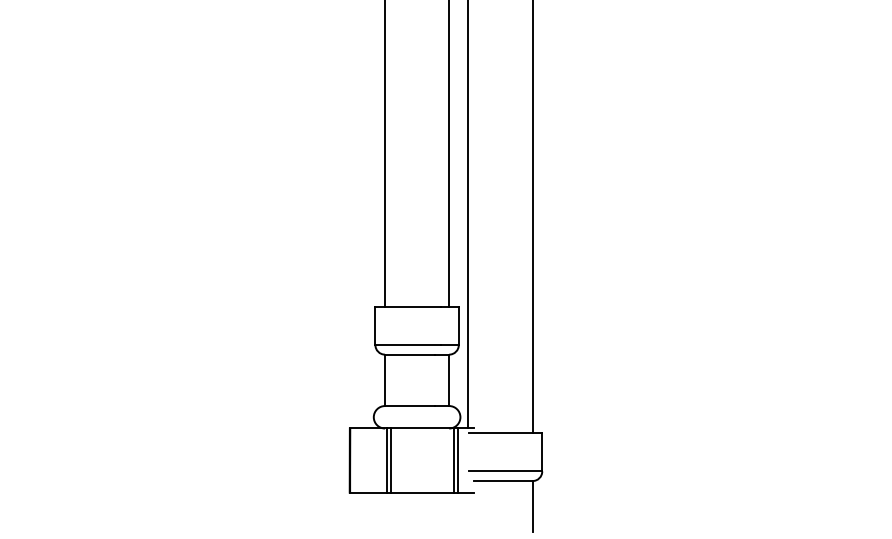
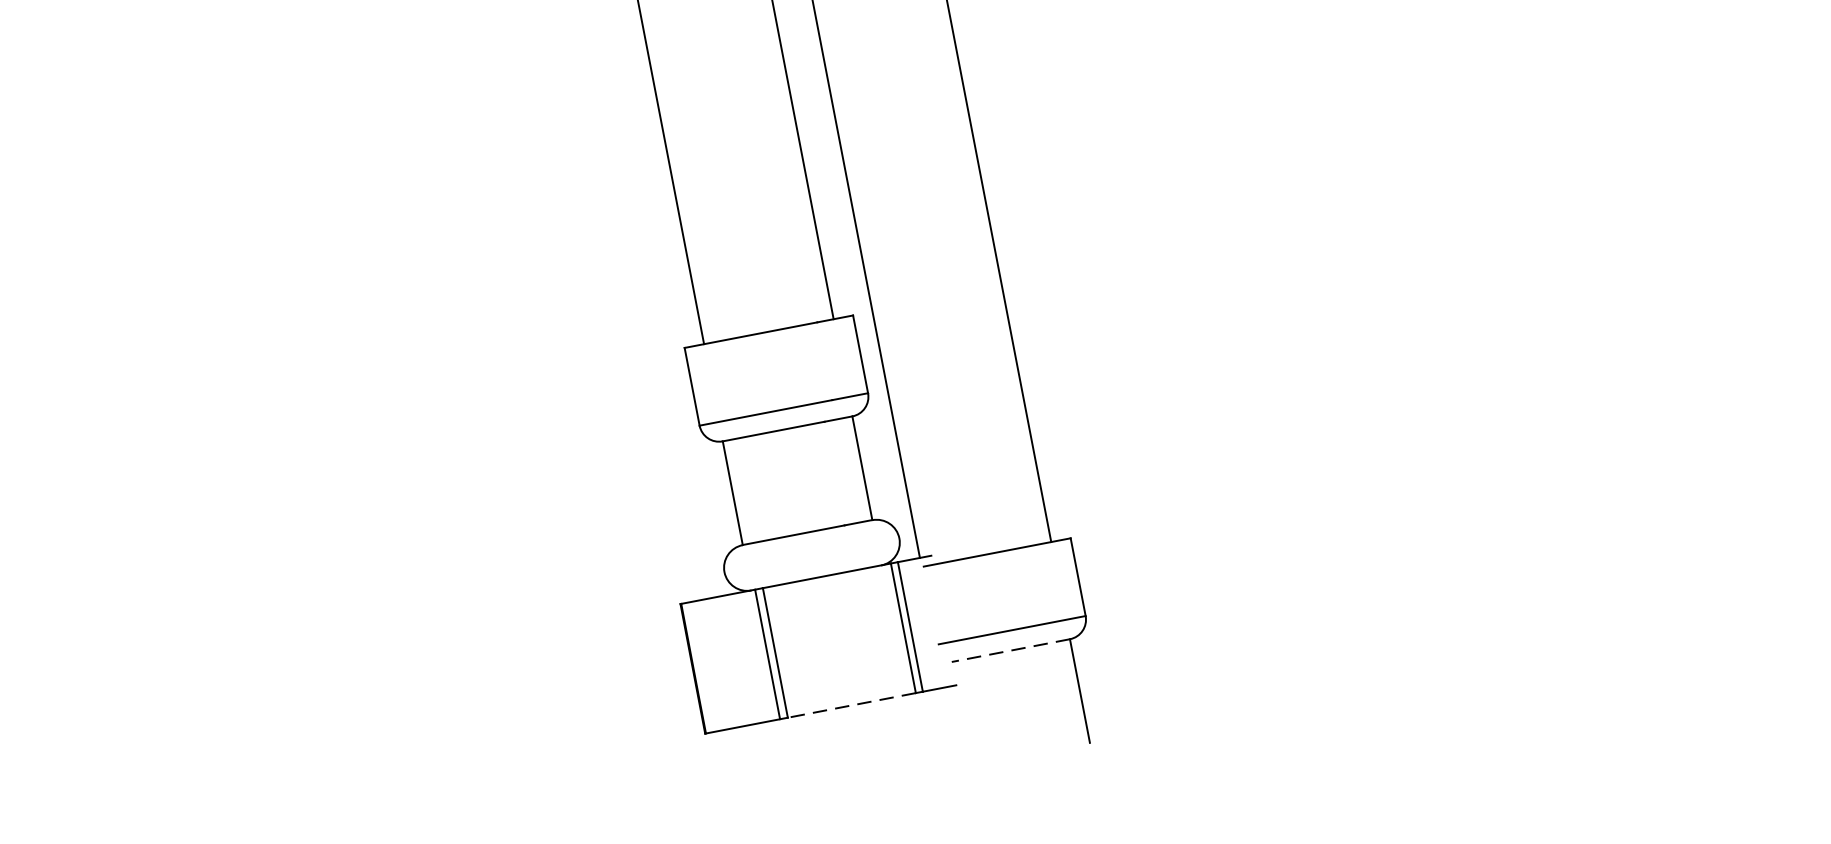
line: (502, 481) -> (1009, 651), solid -> dashed
line: (422, 492) -> (852, 705), solid -> dashed

